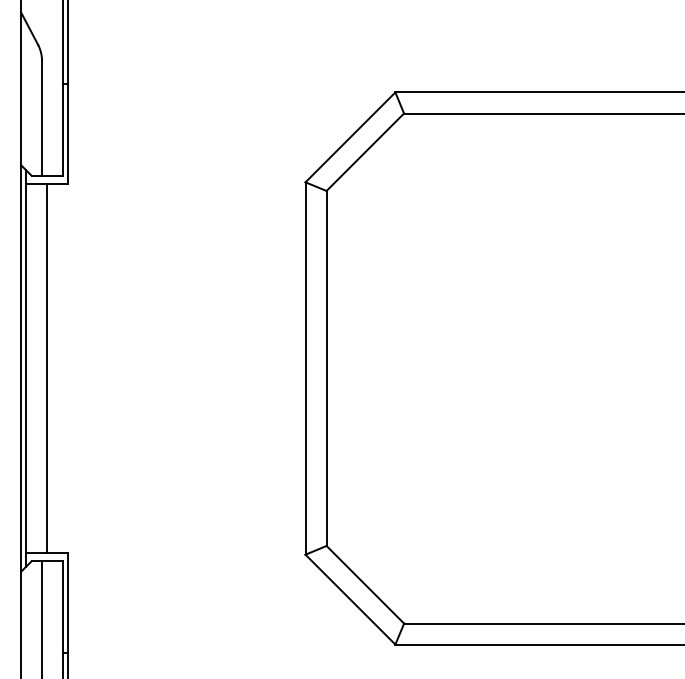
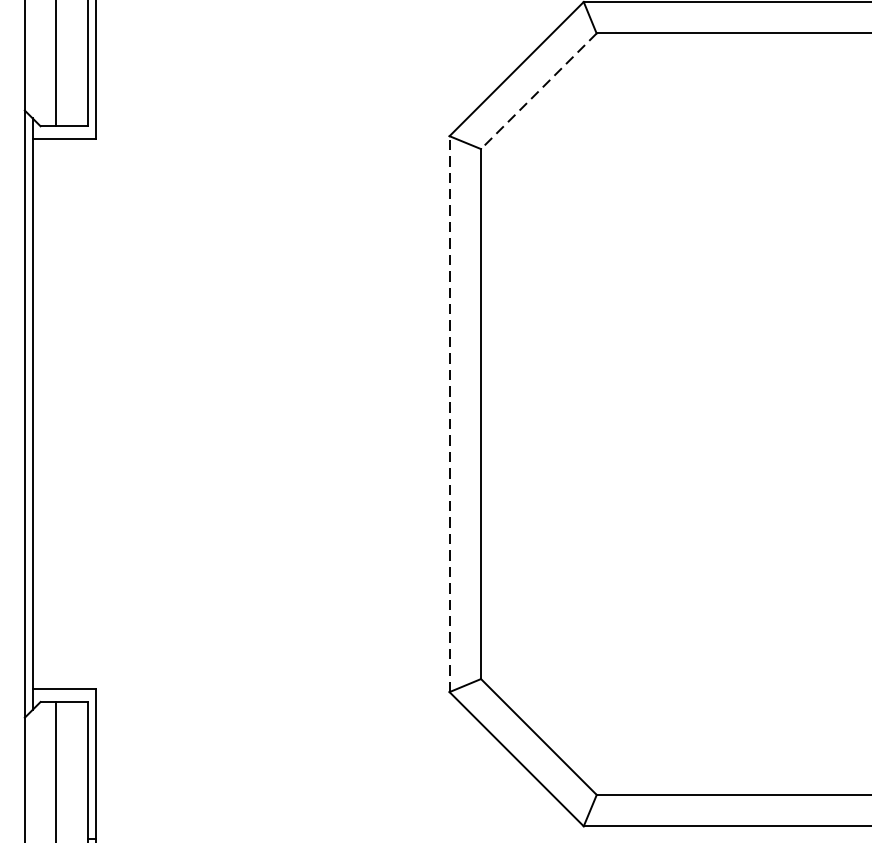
line: (365, 152) -> (539, 91), solid -> dashed
line: (47, 368) -> (64, 414), removed
line: (305, 368) -> (449, 414), solid -> dashed

